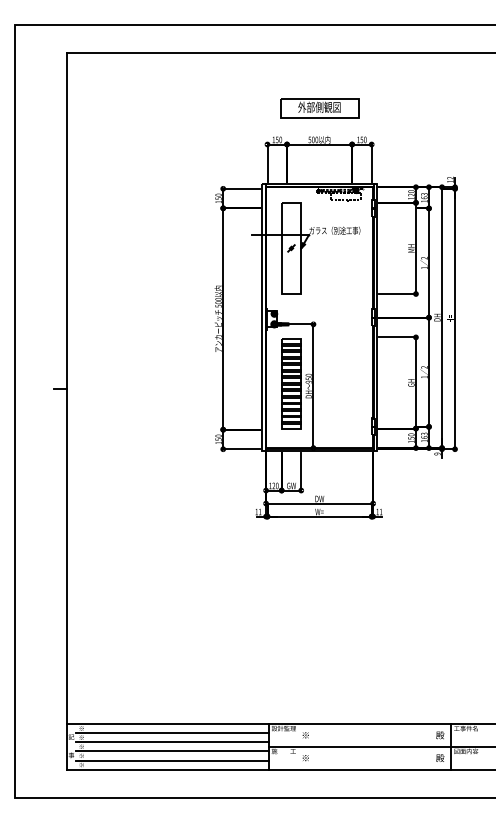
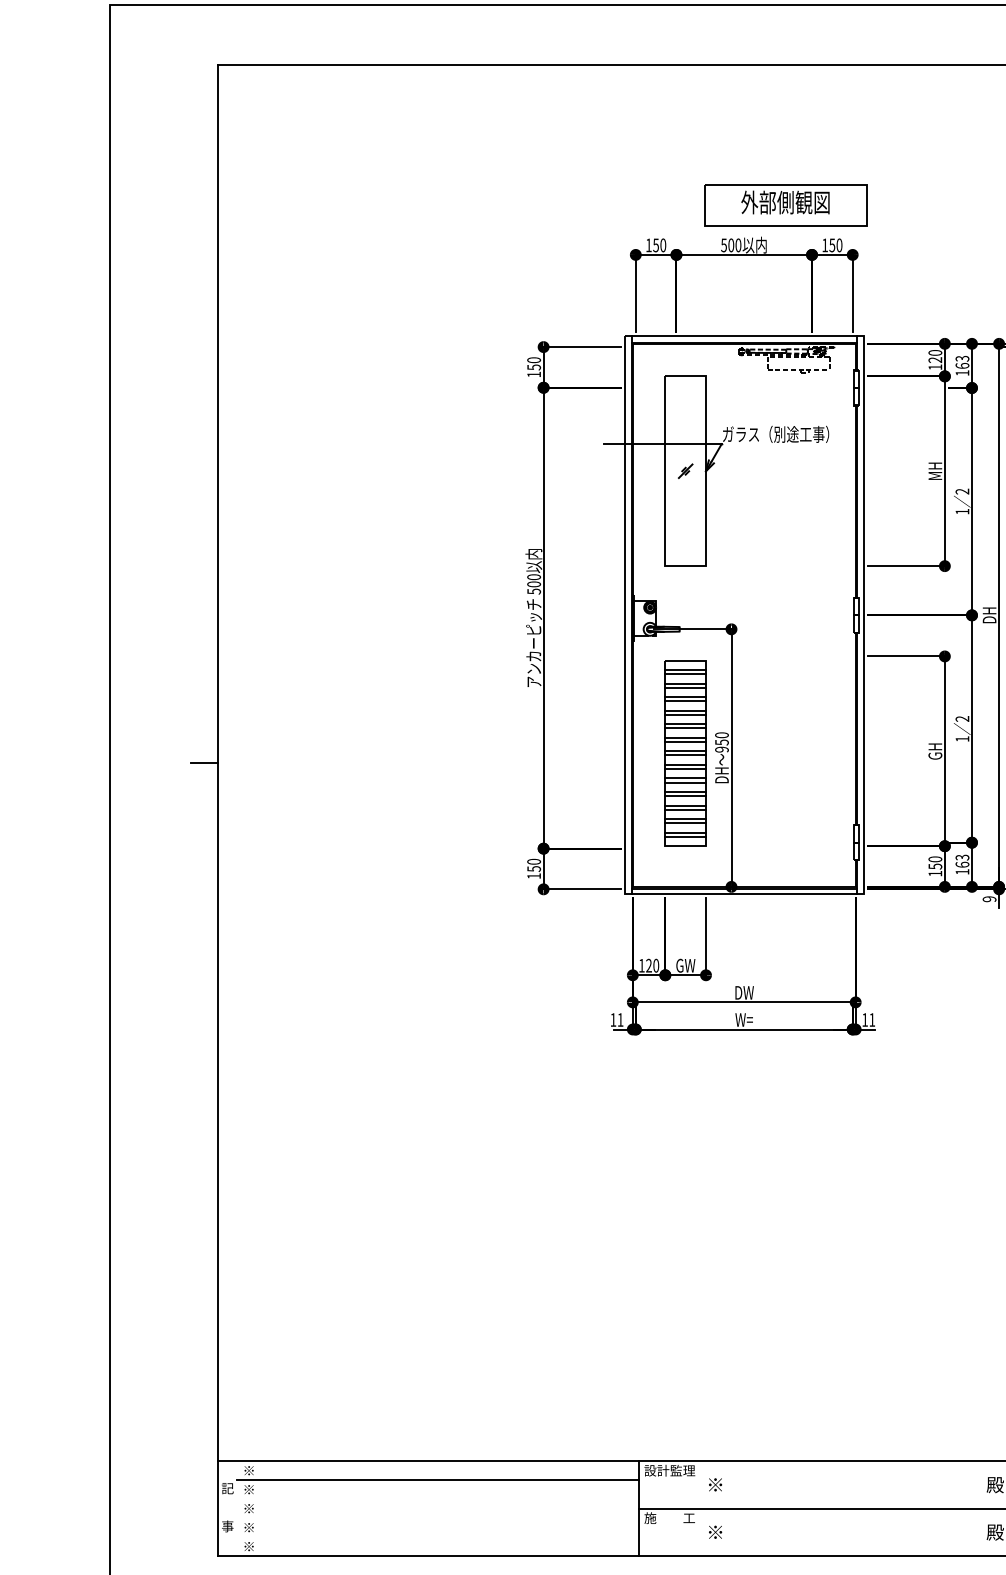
part: (319, 108) -> (785, 204), moved
line: (172, 742) -> (438, 1499), removed
line: (172, 751) -> (438, 1518), removed
line: (172, 760) -> (438, 1537), removed

